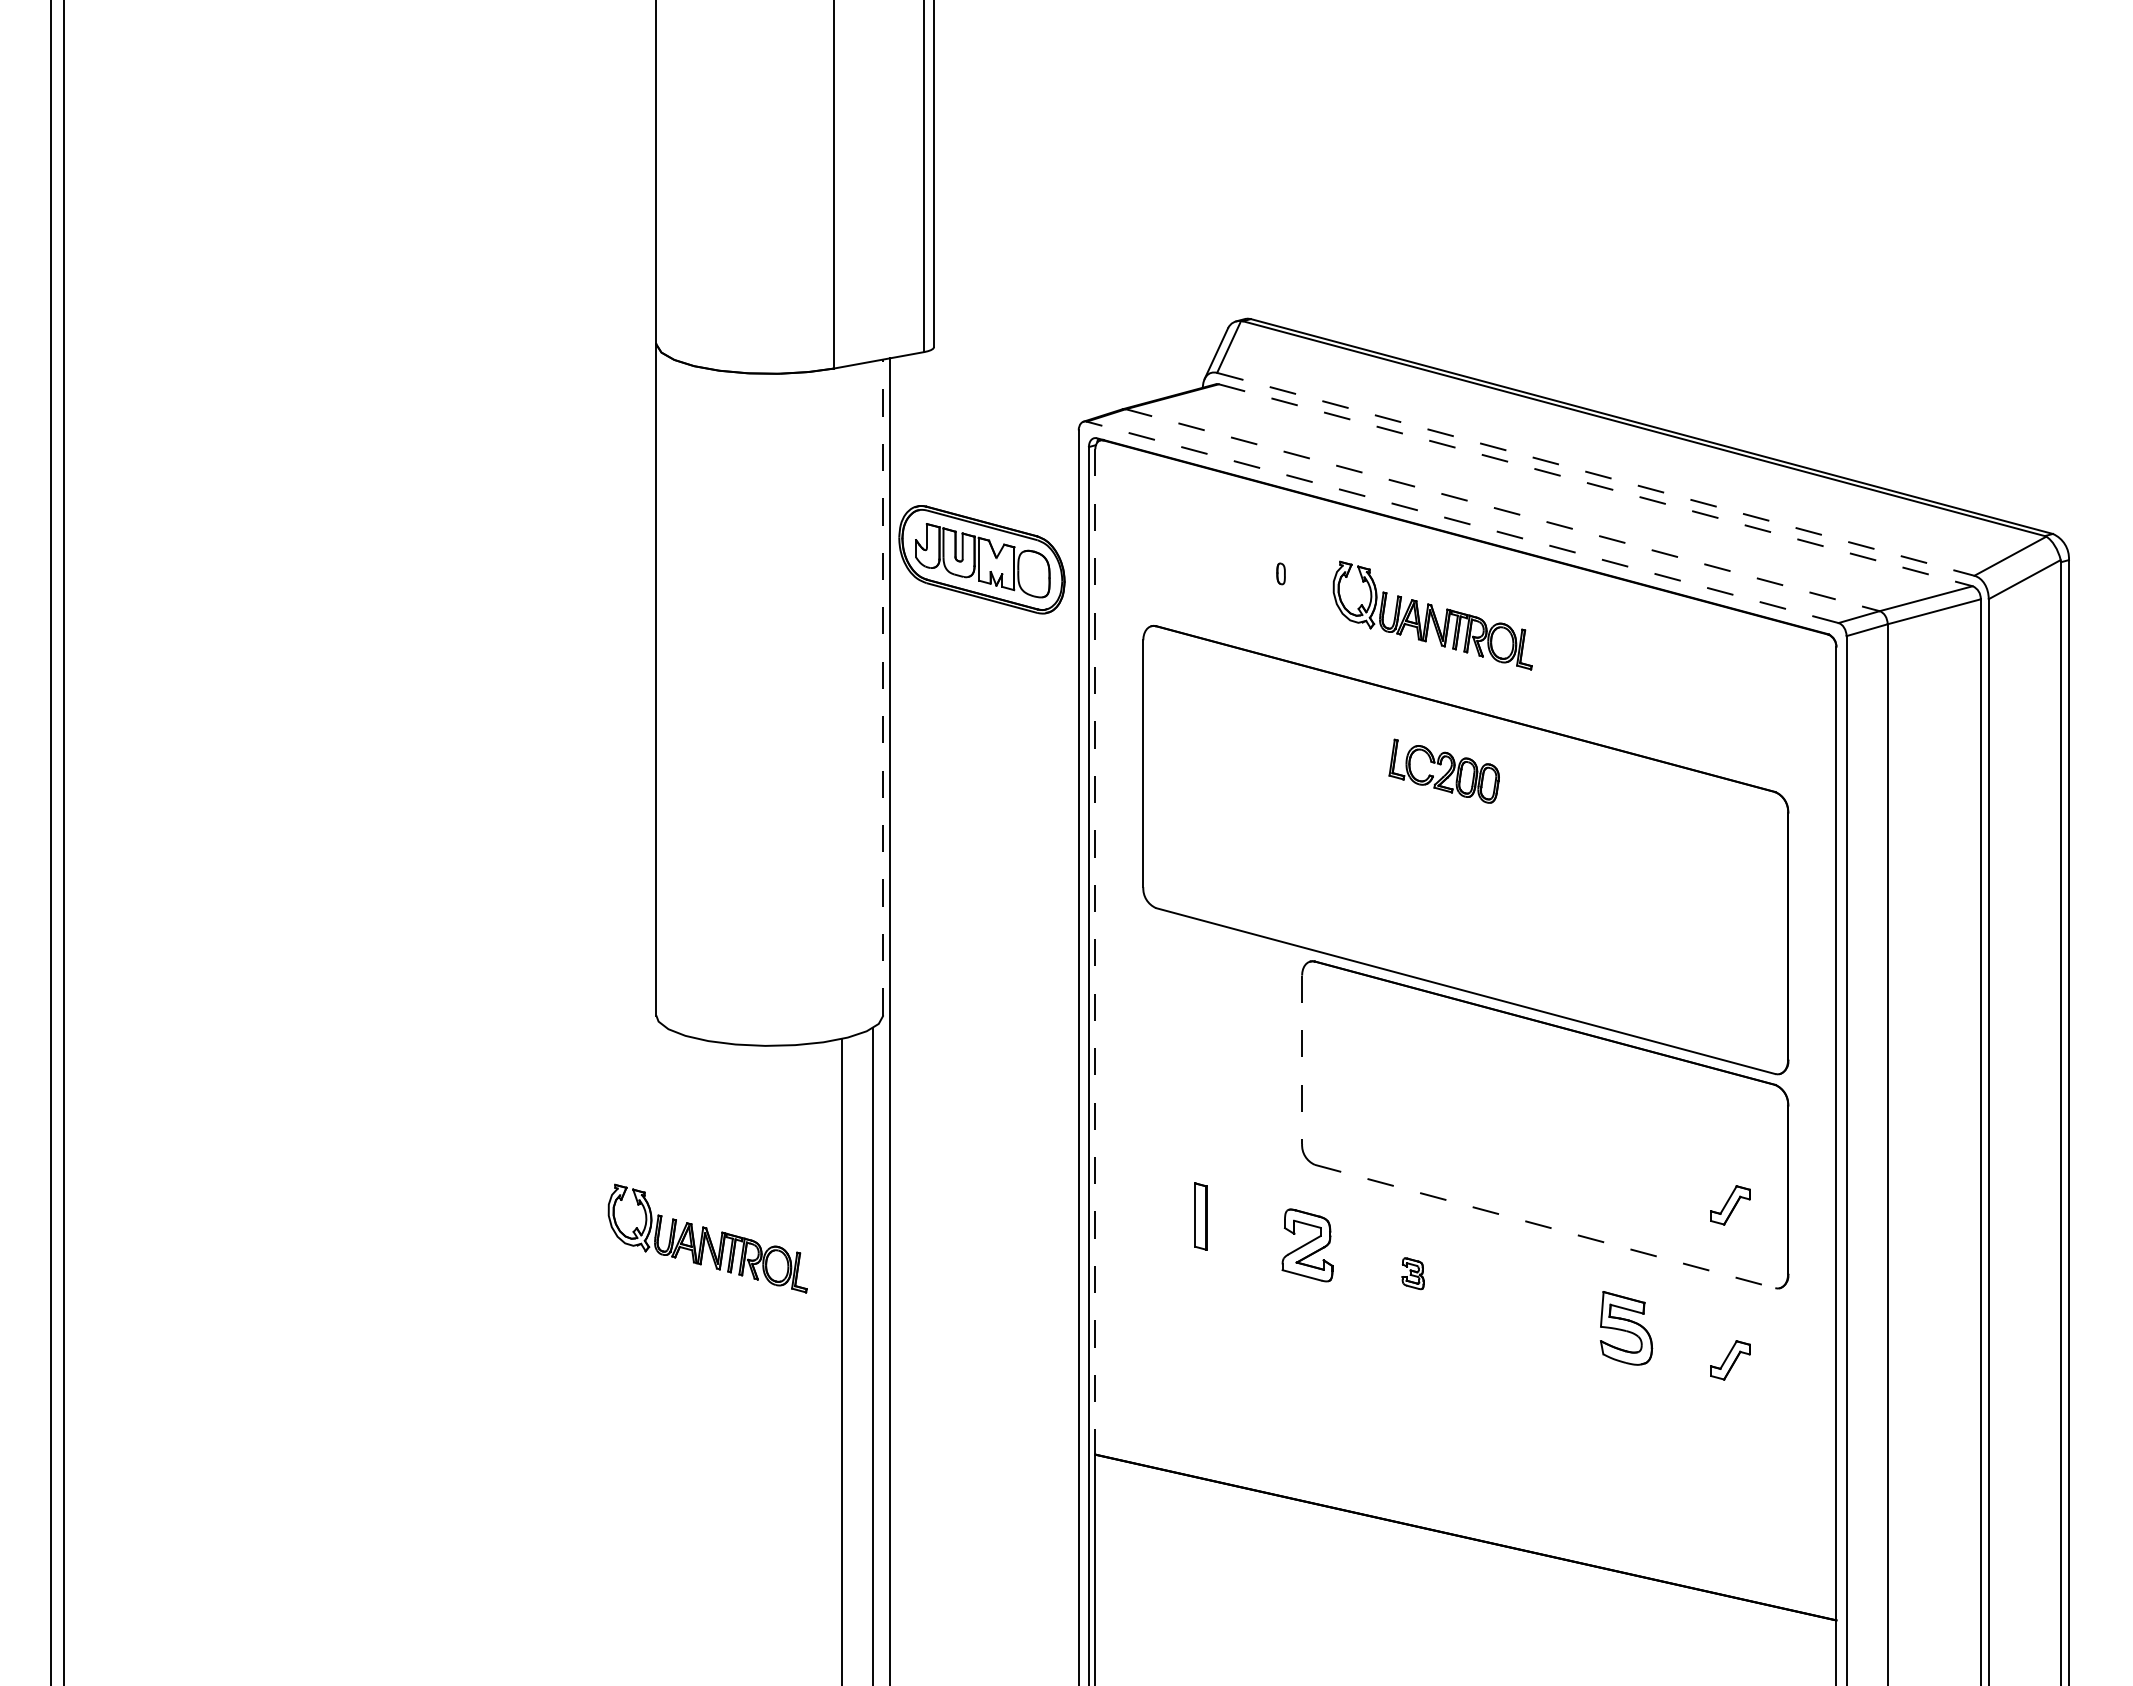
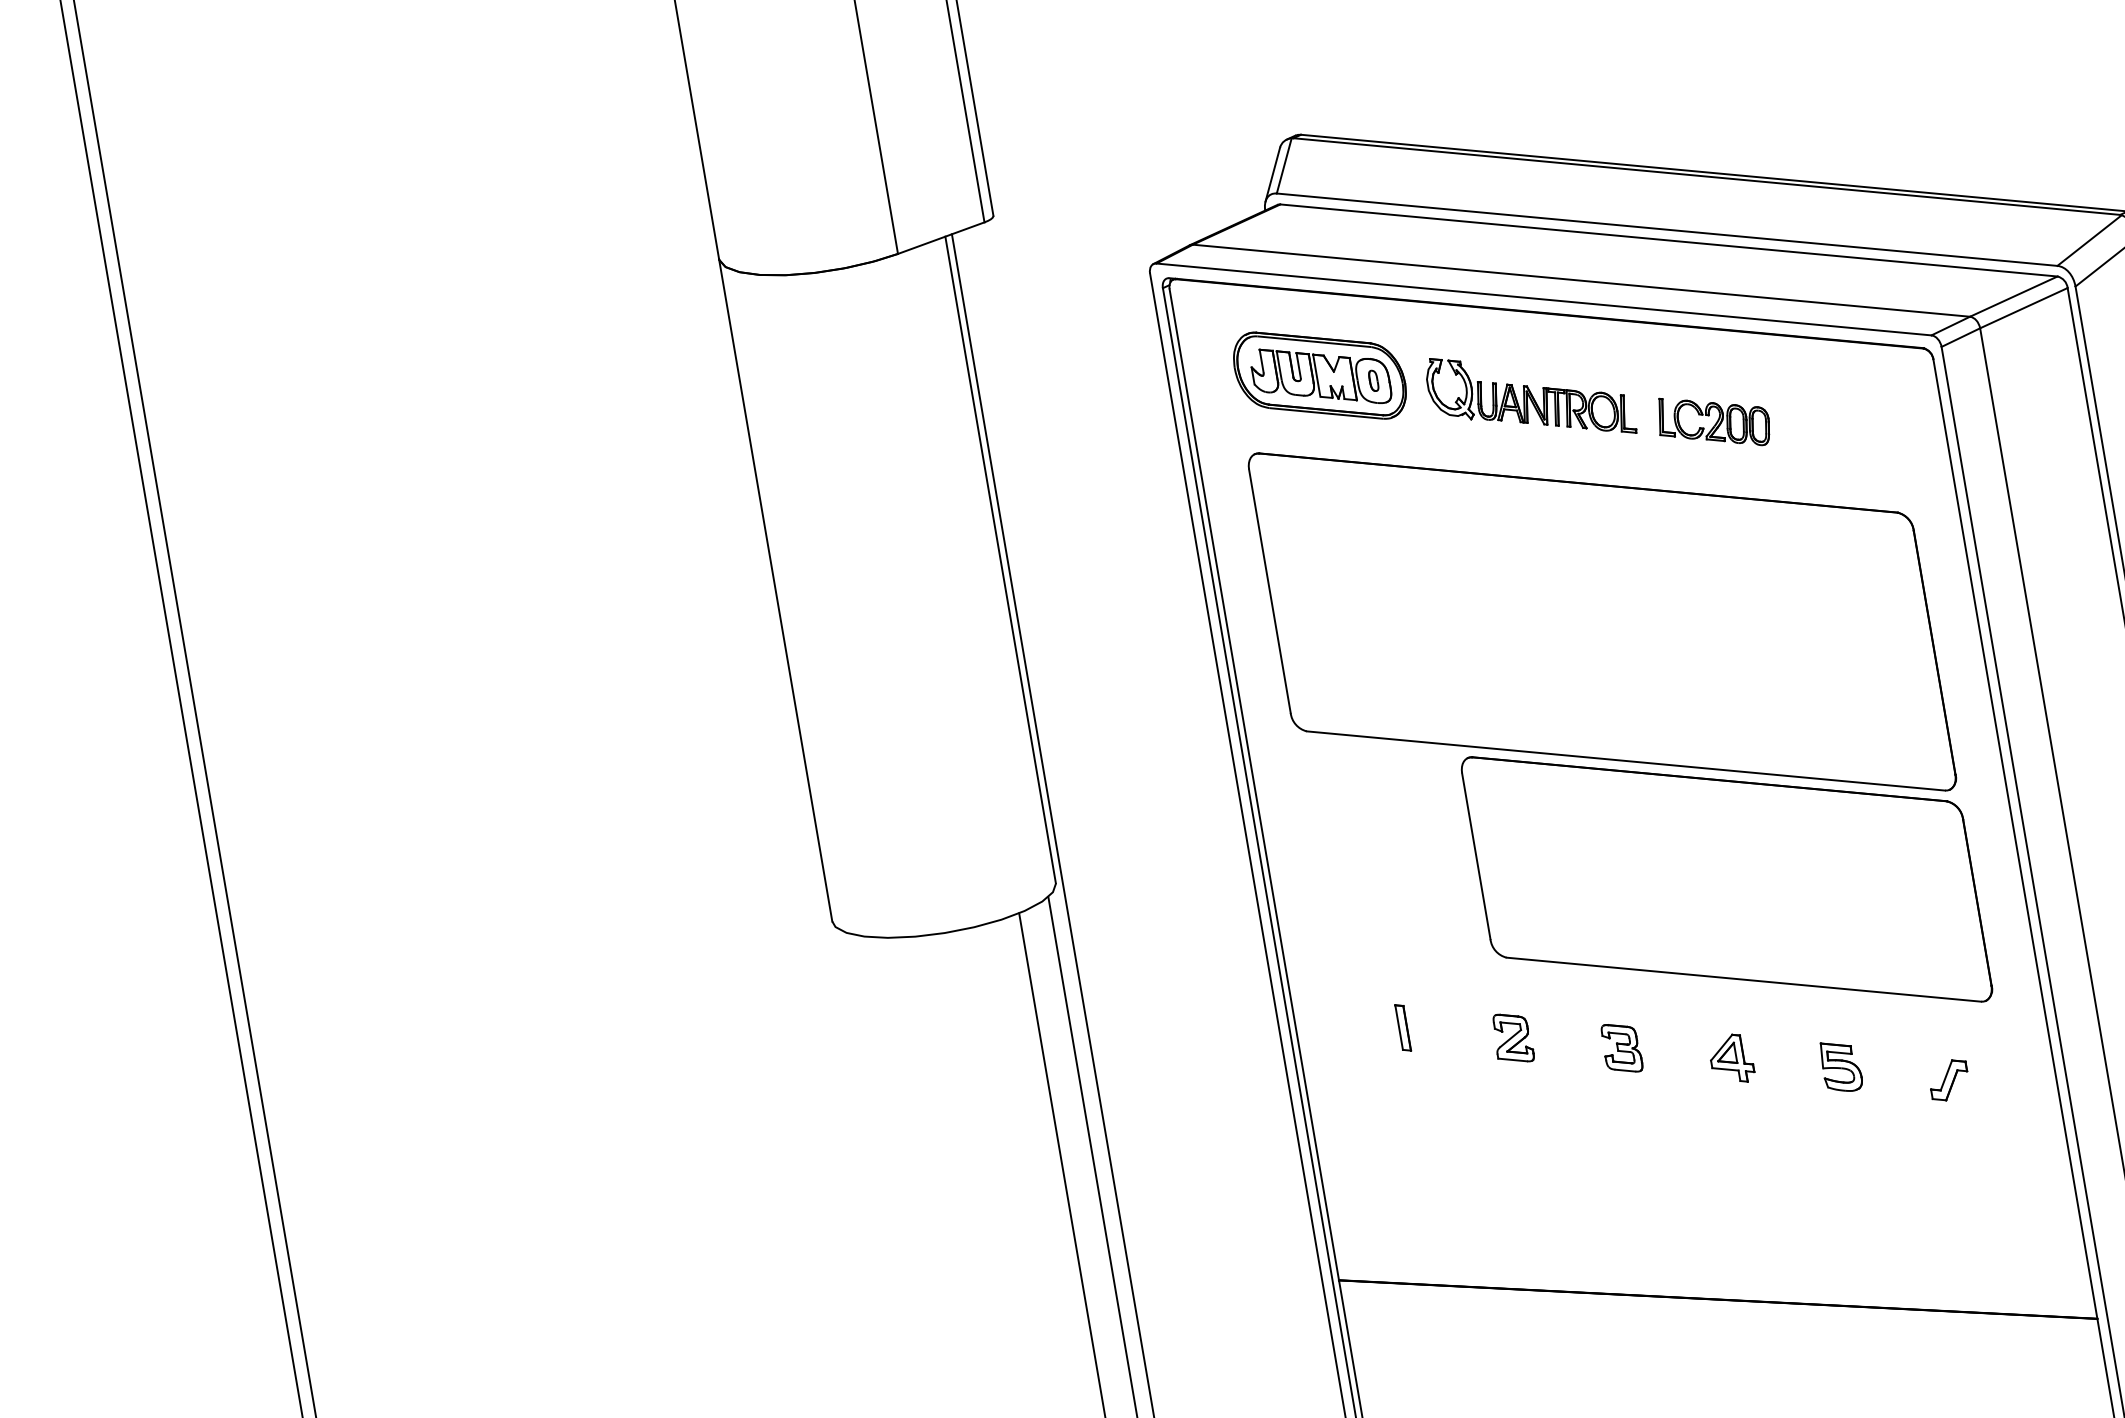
line: (1595, 474) -> (1666, 229), dashed -> solid
line: (1596, 485) -> (1669, 240), dashed -> solid
line: (1503, 510) -> (1582, 280), dashed -> solid
line: (1462, 522) -> (1543, 299), dashed -> solid
part: (981, 559) -> (1319, 375), moved
line: (883, 687) -> (1000, 559), dashed -> solid
part: (1443, 770) -> (1712, 420), moved
line: (1095, 951) -> (1254, 784), dashed -> solid
line: (1302, 1060) -> (1476, 856), dashed -> solid
part: (1730, 1205) -> (1923, 927), removed
part: (1201, 1216) -> (1403, 1027), size x0.71
line: (1545, 1226) -> (1744, 979), dashed -> solid
part: (707, 1238) -> (920, 1132), removed
part: (1307, 1244) -> (1512, 1037), size x0.71
part: (1412, 1273) -> (1621, 1048), size x1.67
part: (1519, 1302) -> (1731, 1058), added
part: (1626, 1328) -> (1841, 1066), size x0.71

